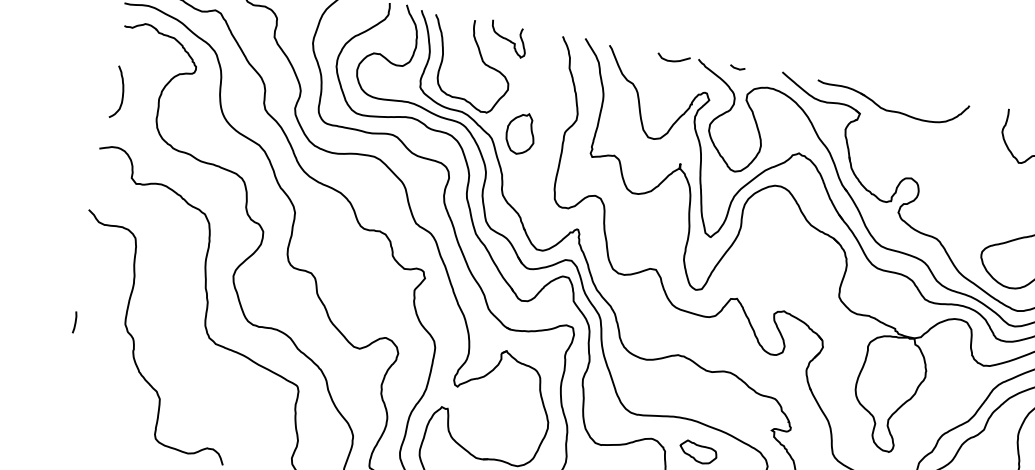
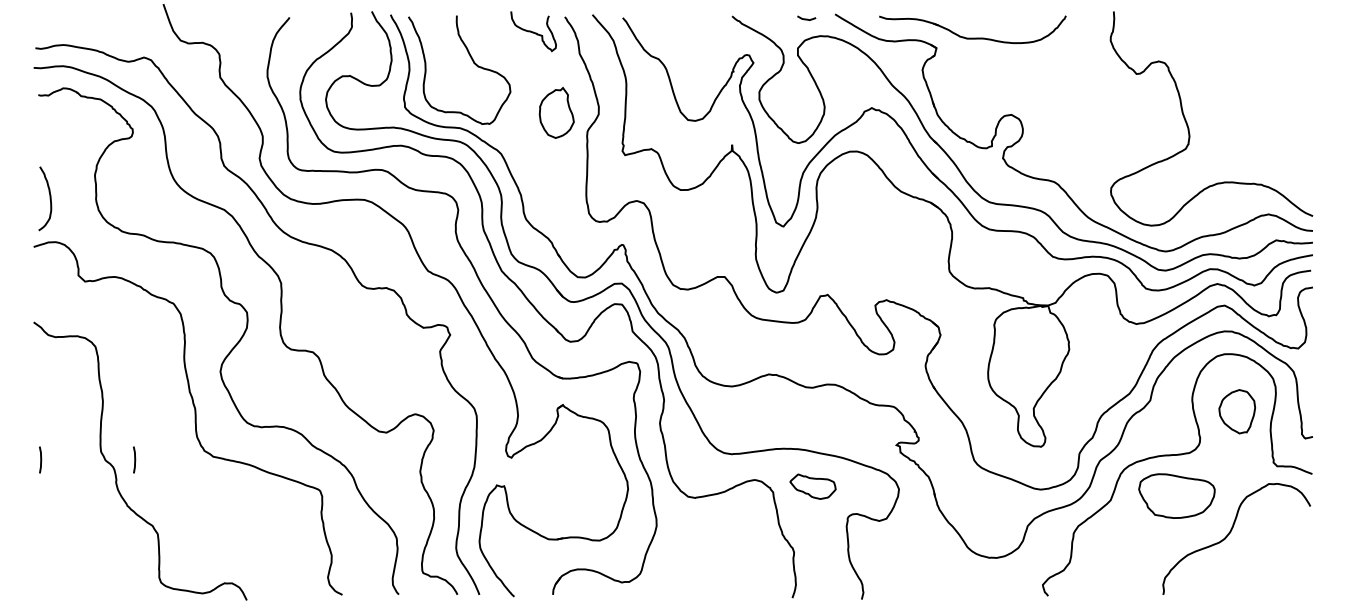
curve: (508, 39) -> (533, 31), moved
curve: (674, 60) -> (703, 22), removed
curve: (737, 67) -> (806, 18), moved
curve: (122, 92) -> (49, 198), moved
part: (520, 133) -> (556, 112), moved
line: (151, 335) -> (134, 459), added

